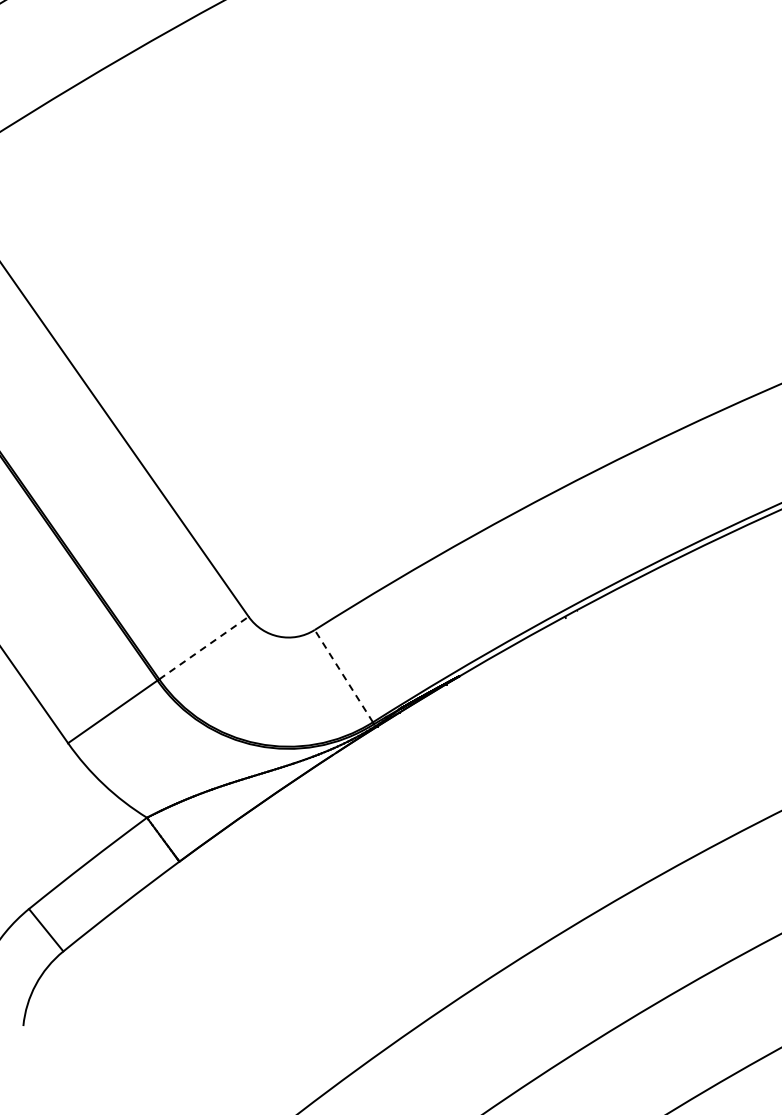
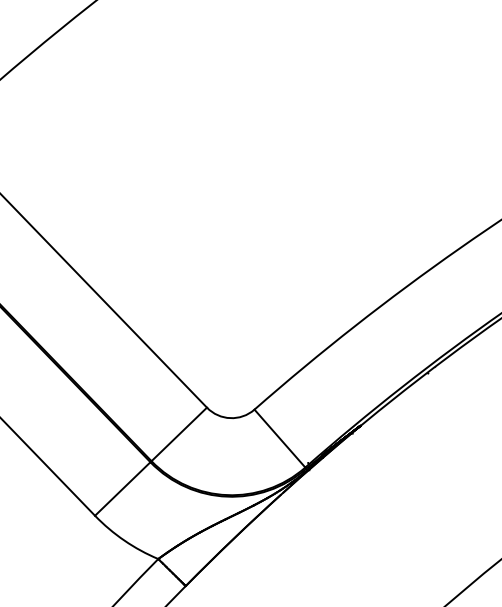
line: (204, 648) -> (179, 434), dashed -> solid
line: (343, 676) -> (279, 438), dashed -> solid

